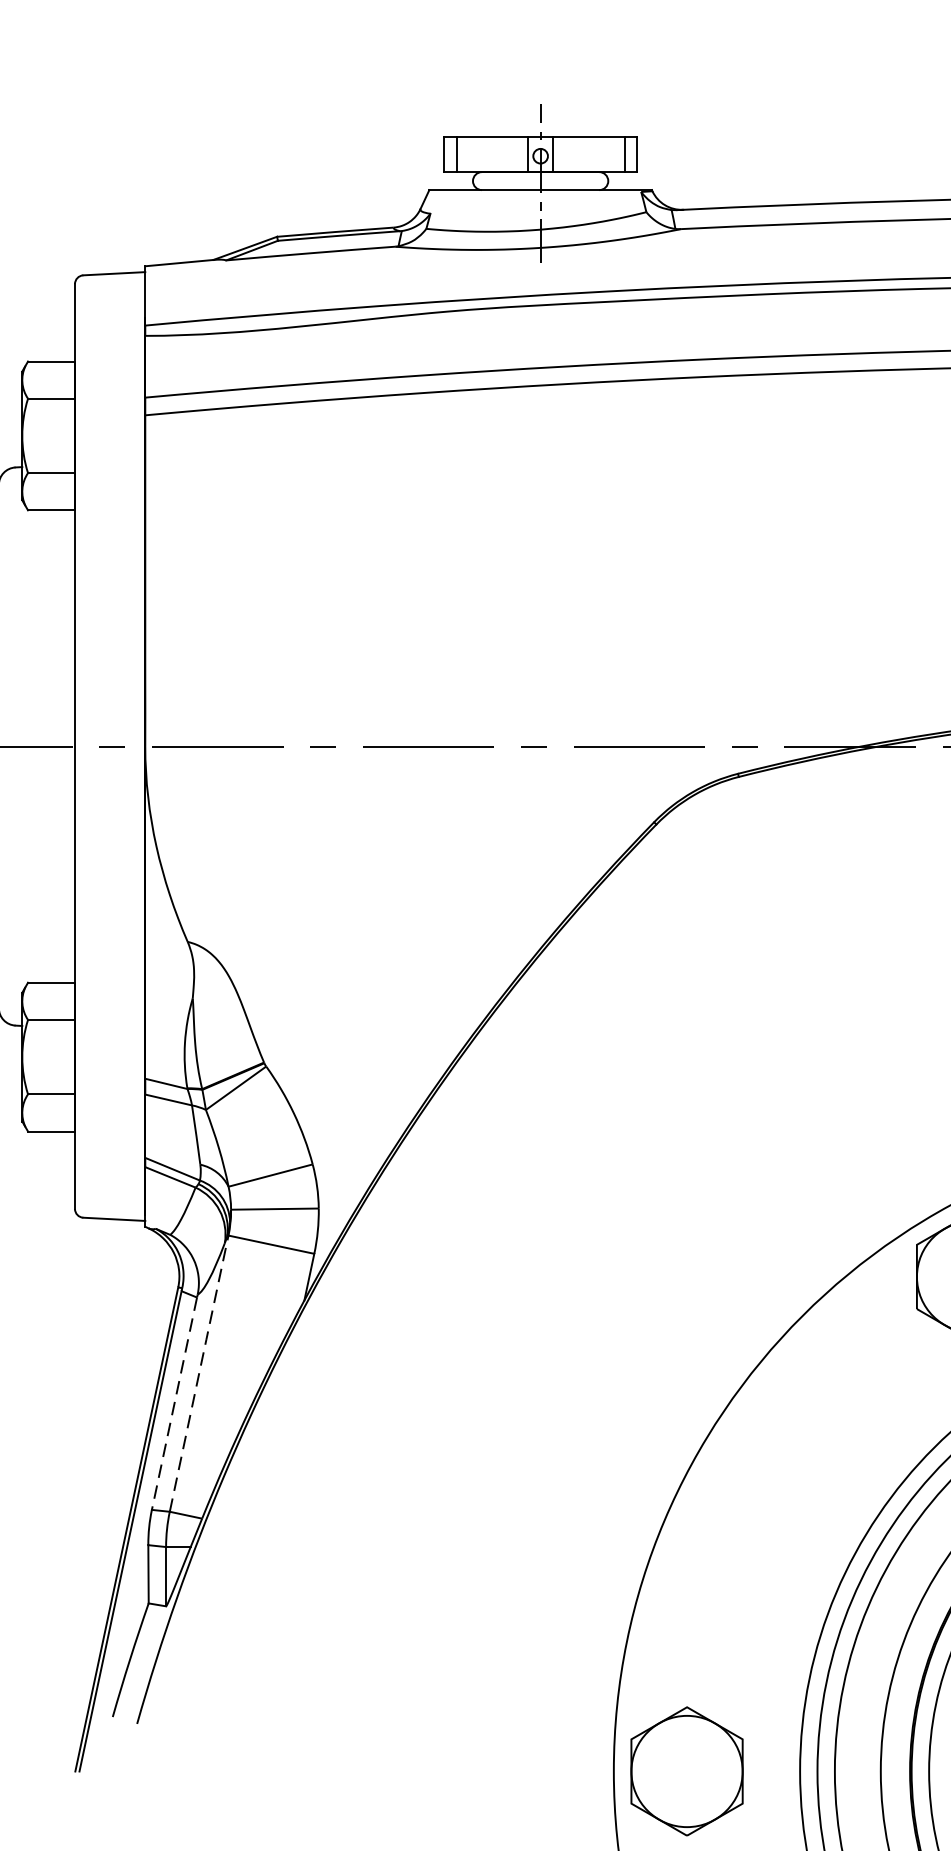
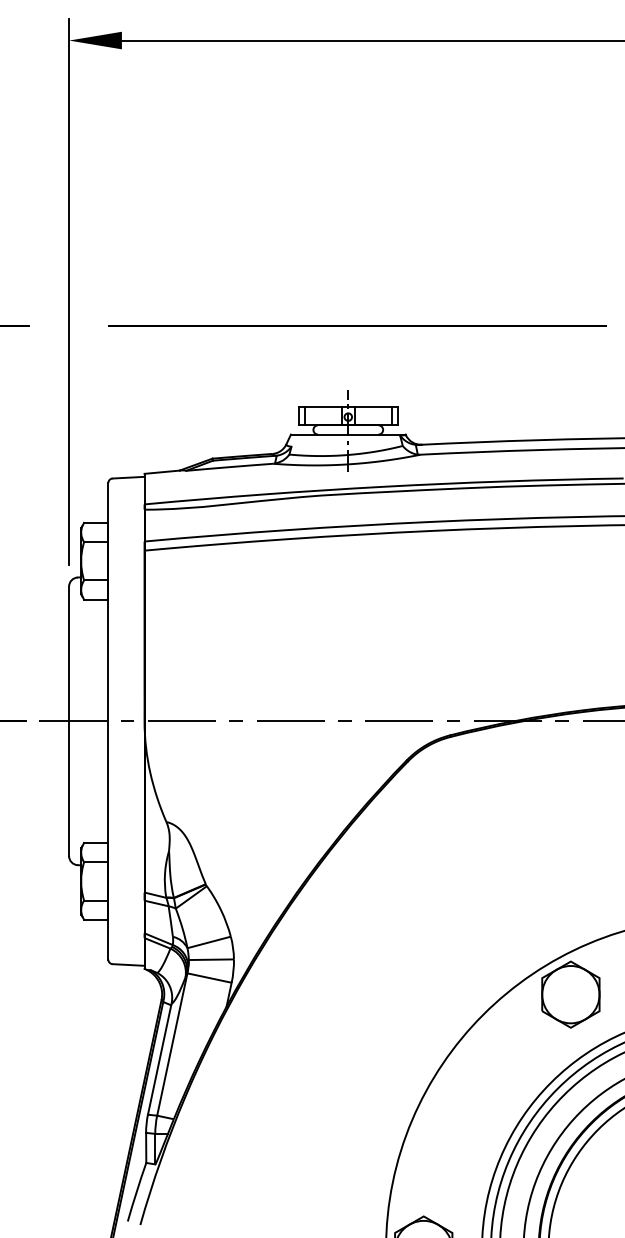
line: (199, 1371) -> (172, 1043), dashed -> solid
line: (174, 1404) -> (159, 1060), dashed -> solid

